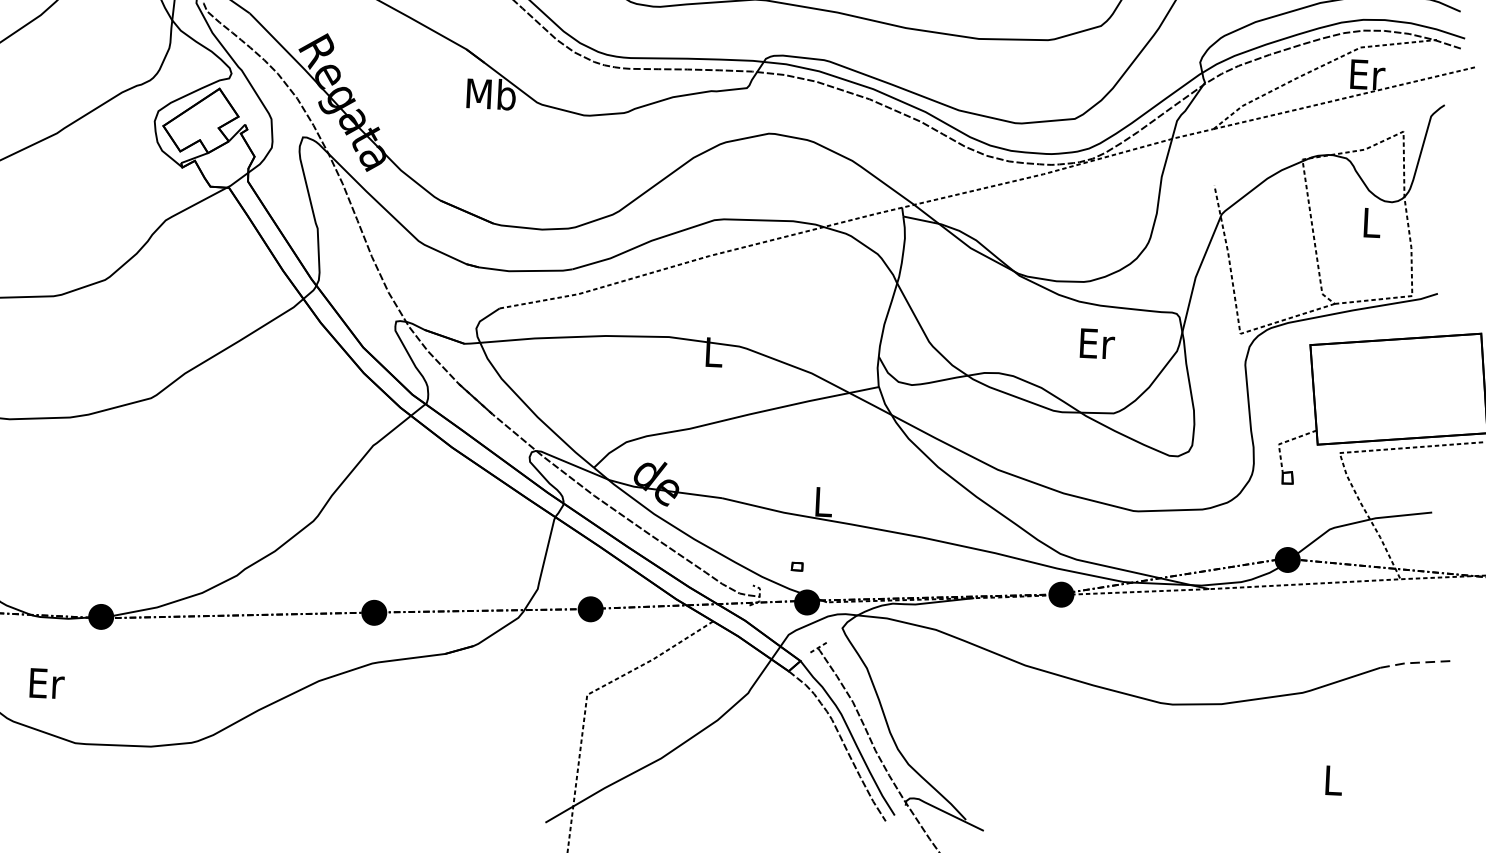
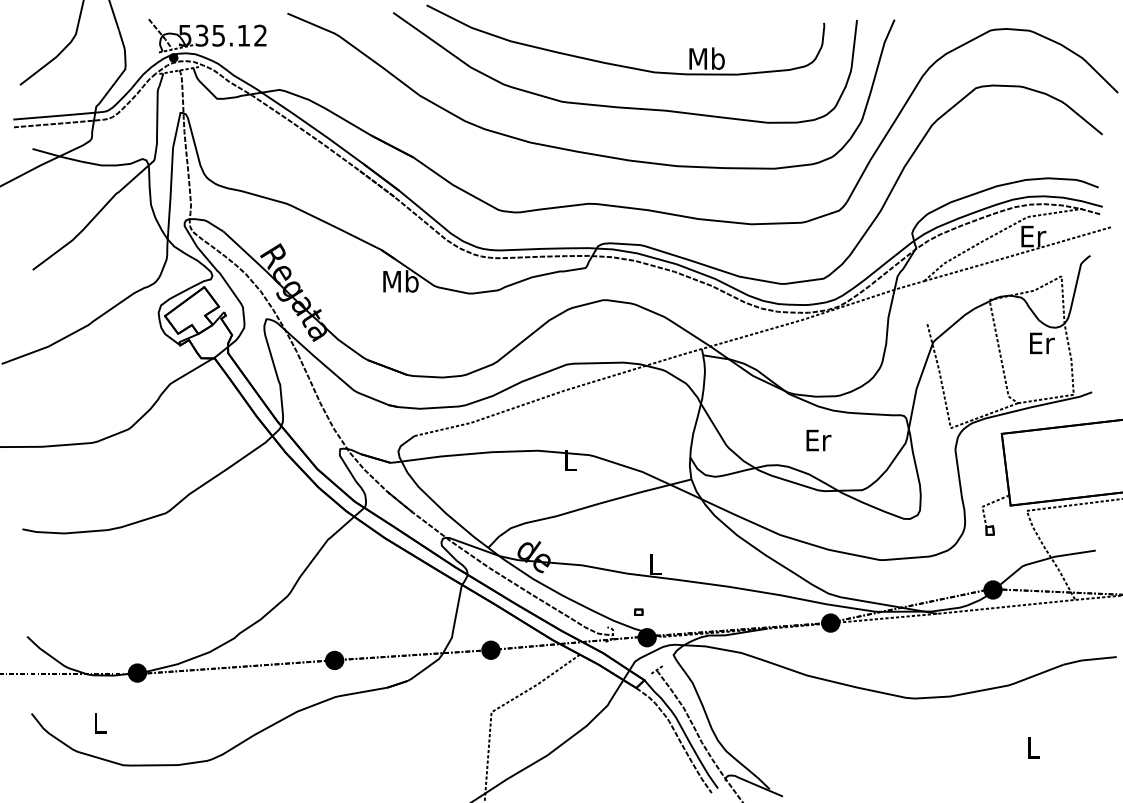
text: (1372, 223) -> (1042, 343), L -> Er
text: (1096, 343) -> (818, 440), moved
line: (1416, 662) -> (1089, 659), dashed -> solid
text: (46, 682) -> (100, 722), Er -> L

